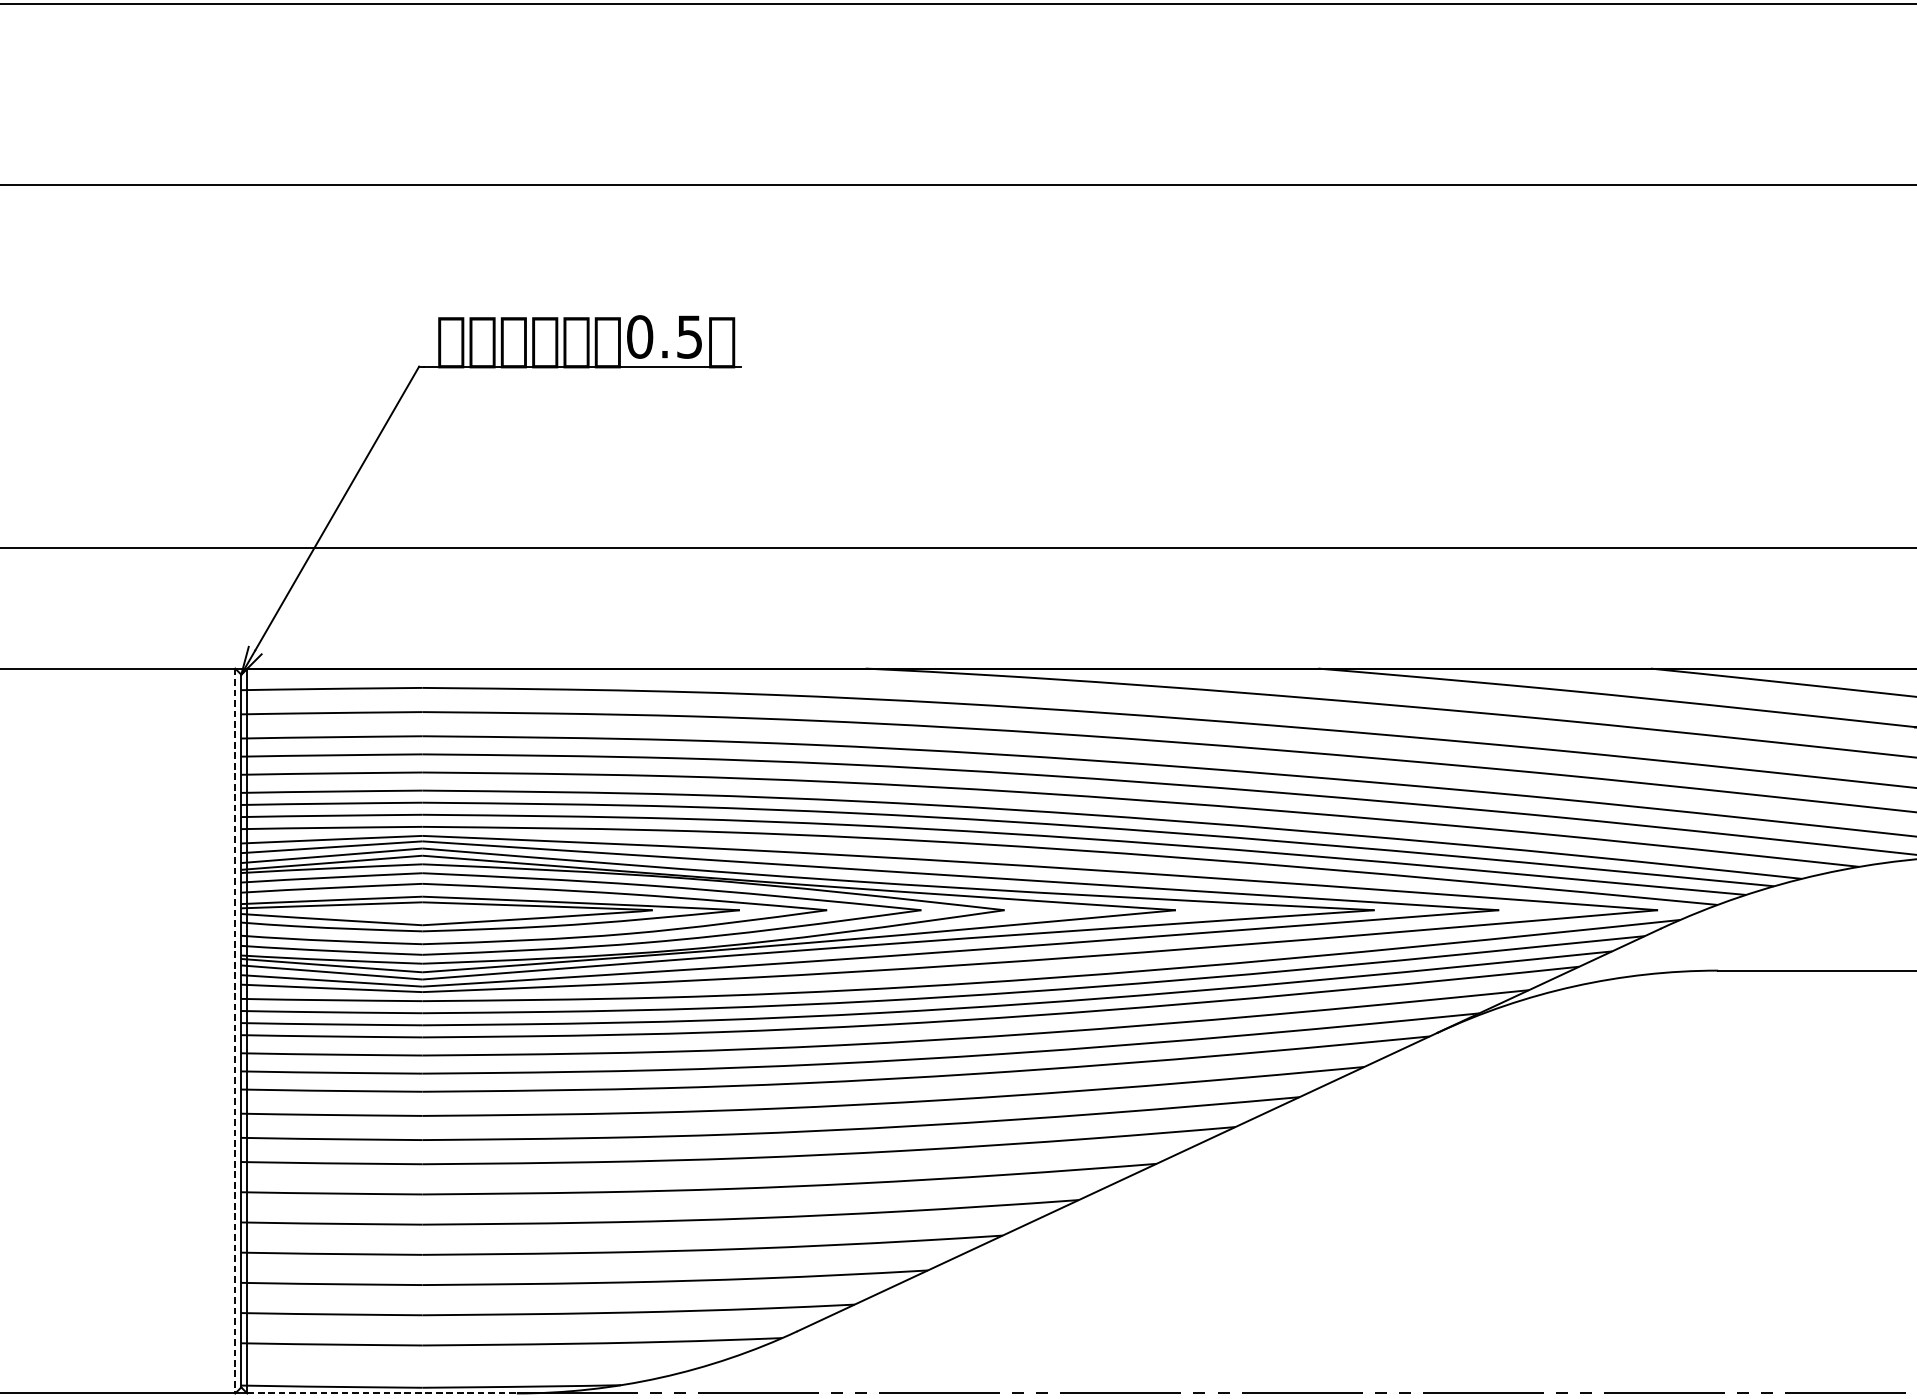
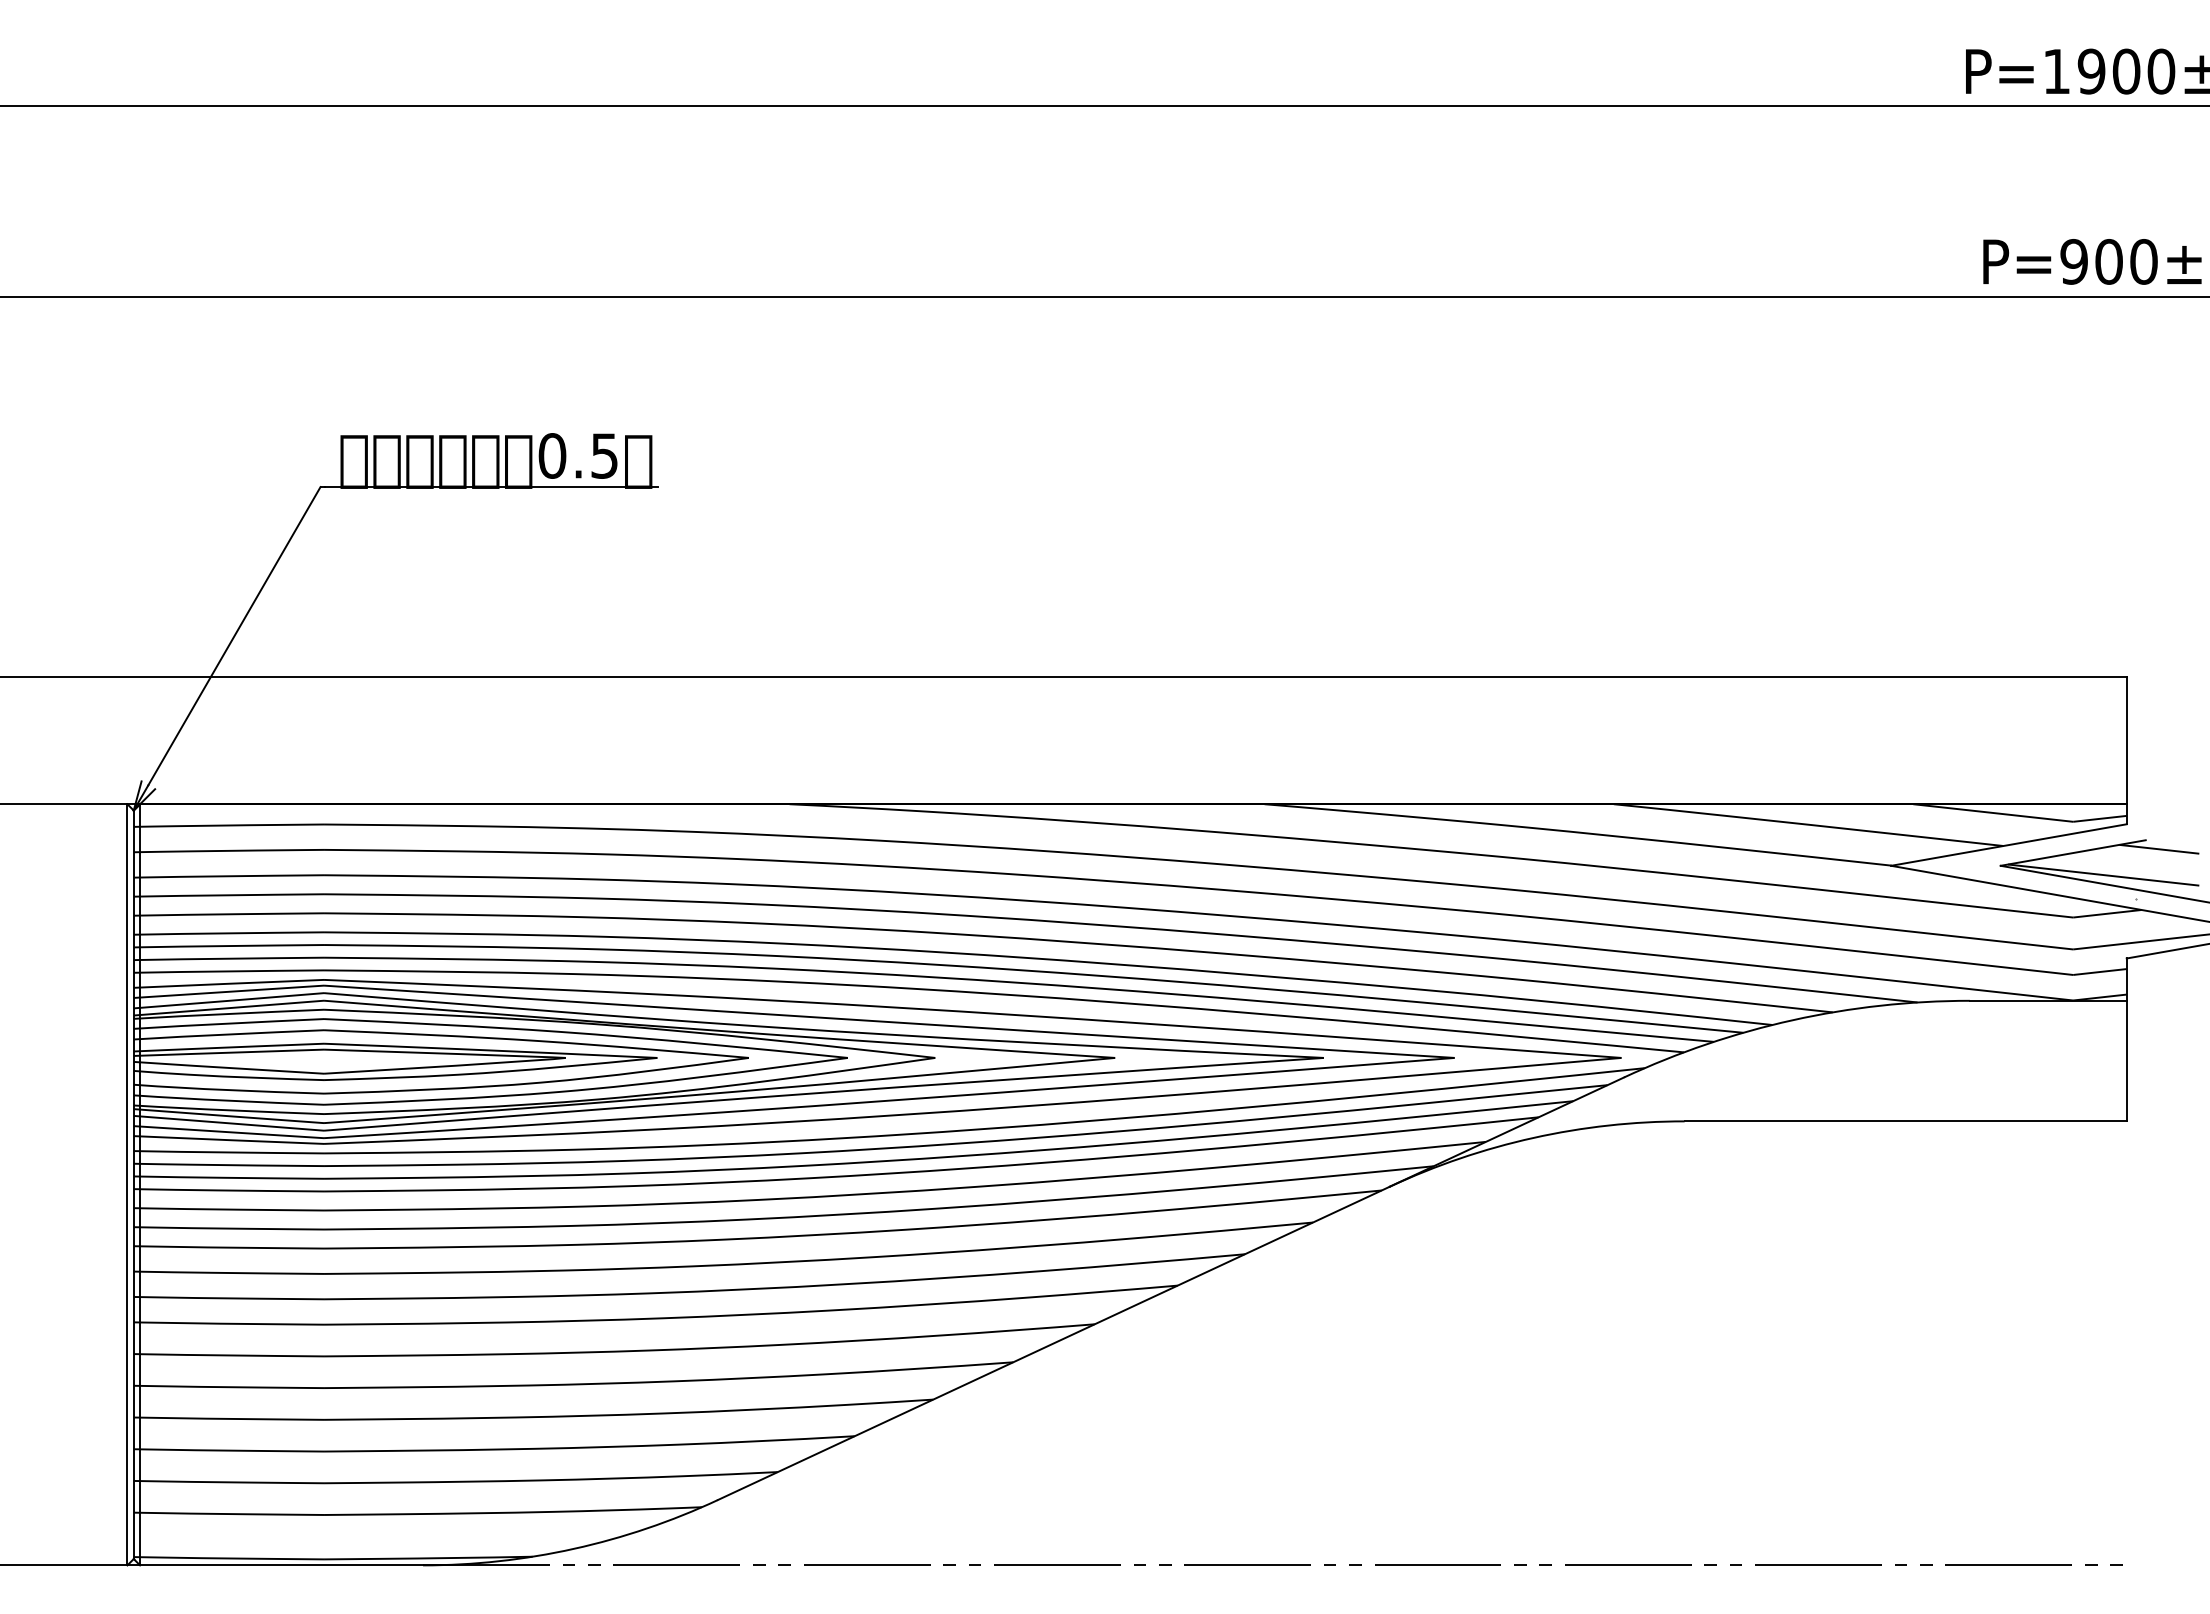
line: (235, 1030) -> (127, 1184), dashed -> solid
line: (382, 1393) -> (282, 1565), dashed -> solid

